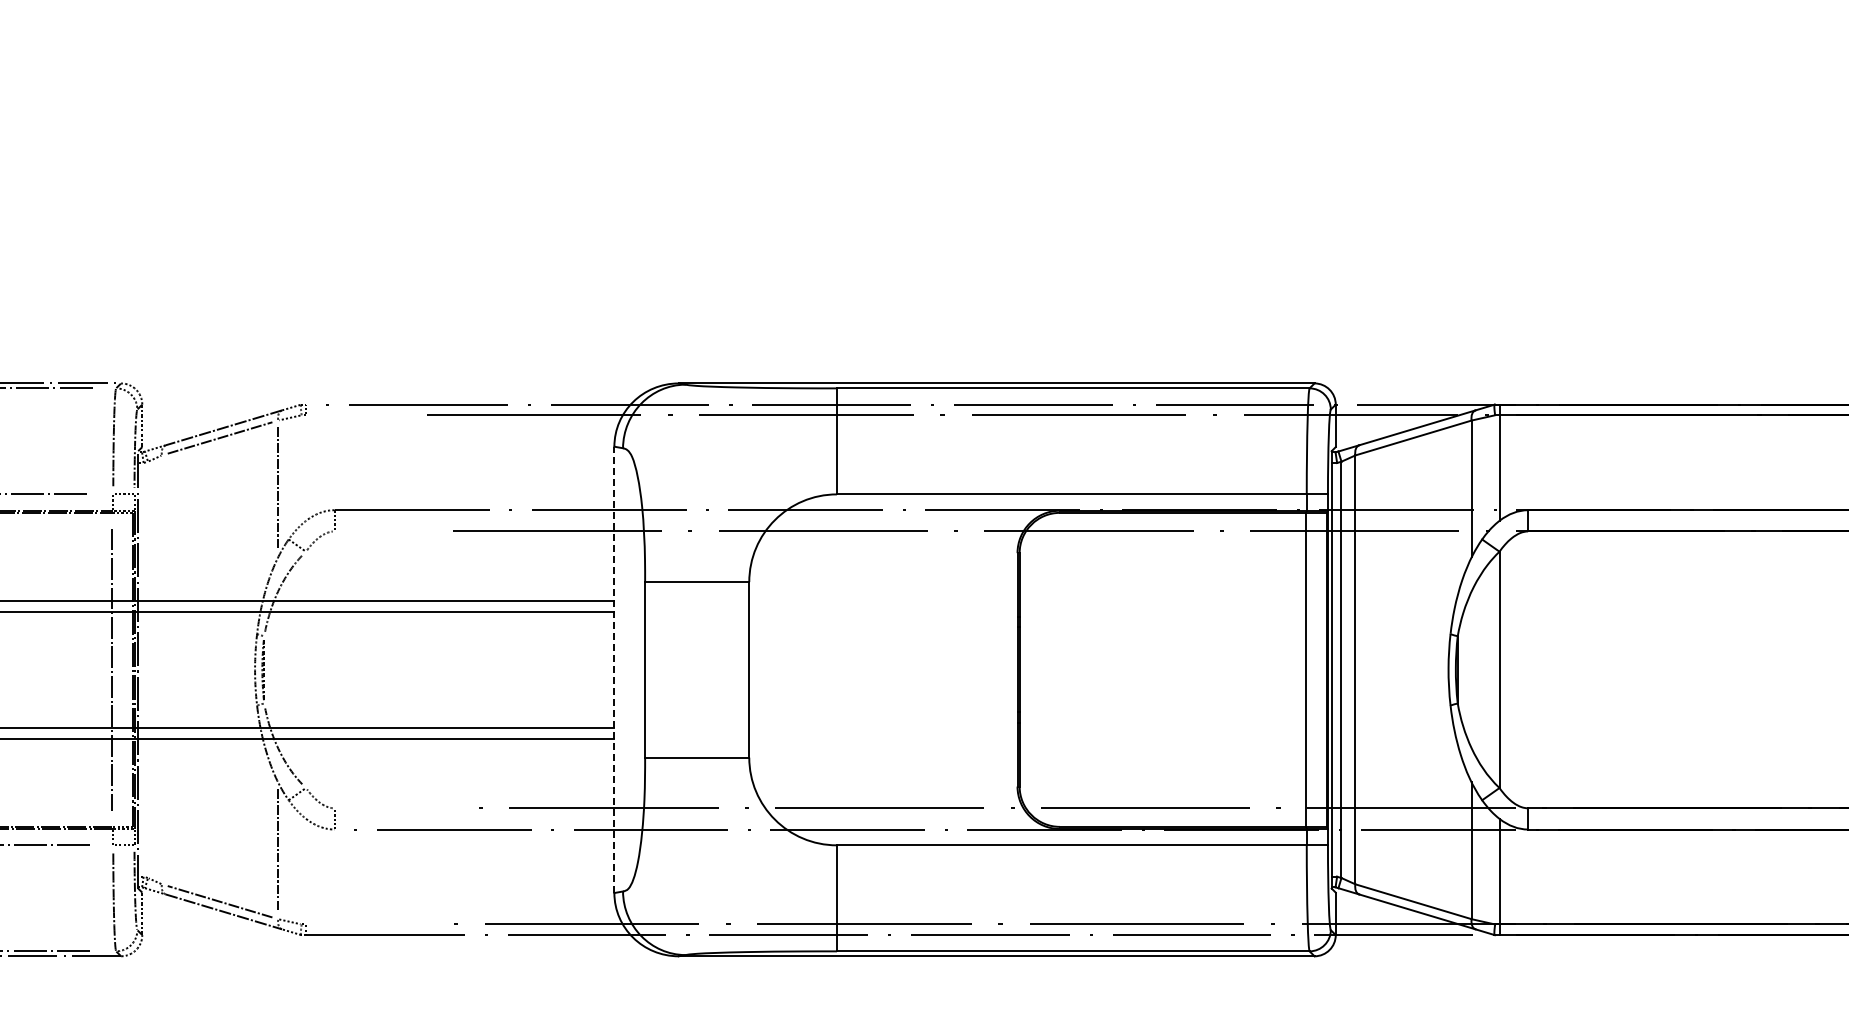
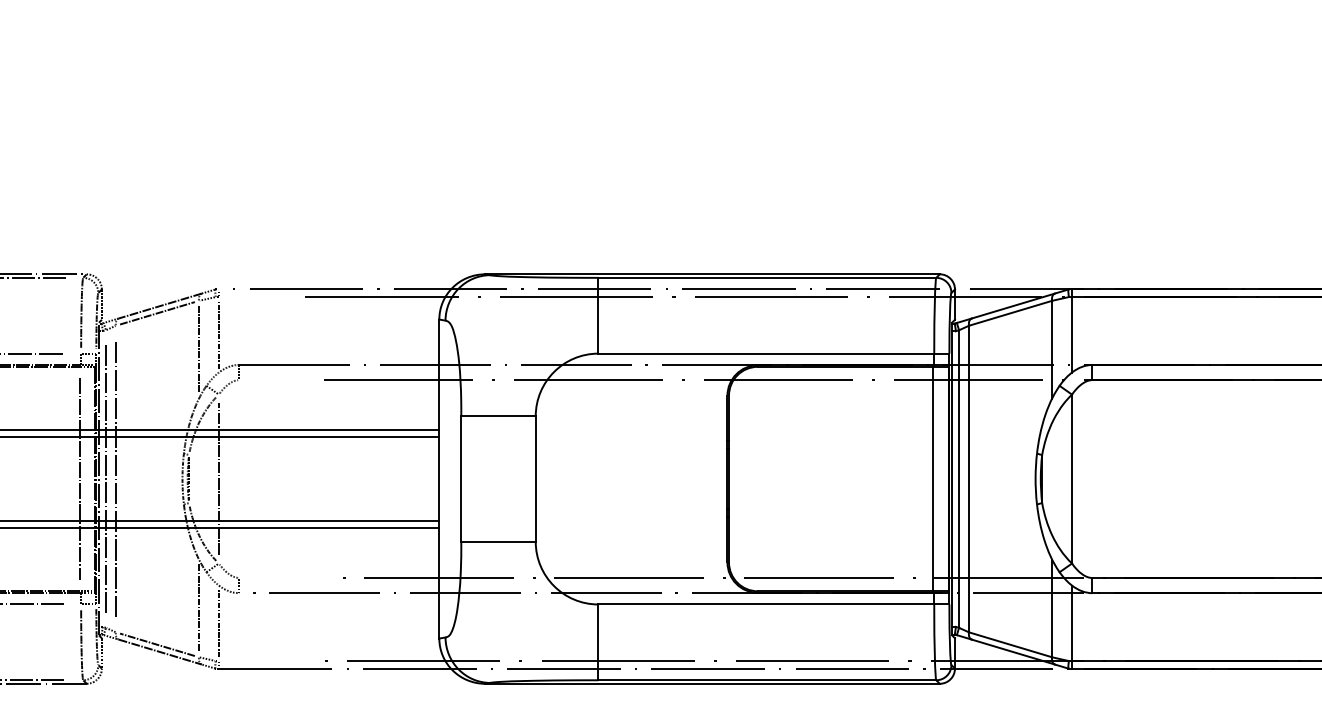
line: (306, 467) -> (219, 334), added
line: (148, 669) -> (106, 478), added
line: (161, 669) -> (115, 478), added
line: (306, 669) -> (219, 478), added
line: (614, 669) -> (439, 478), dashed -> solid
line: (306, 871) -> (219, 623), added

